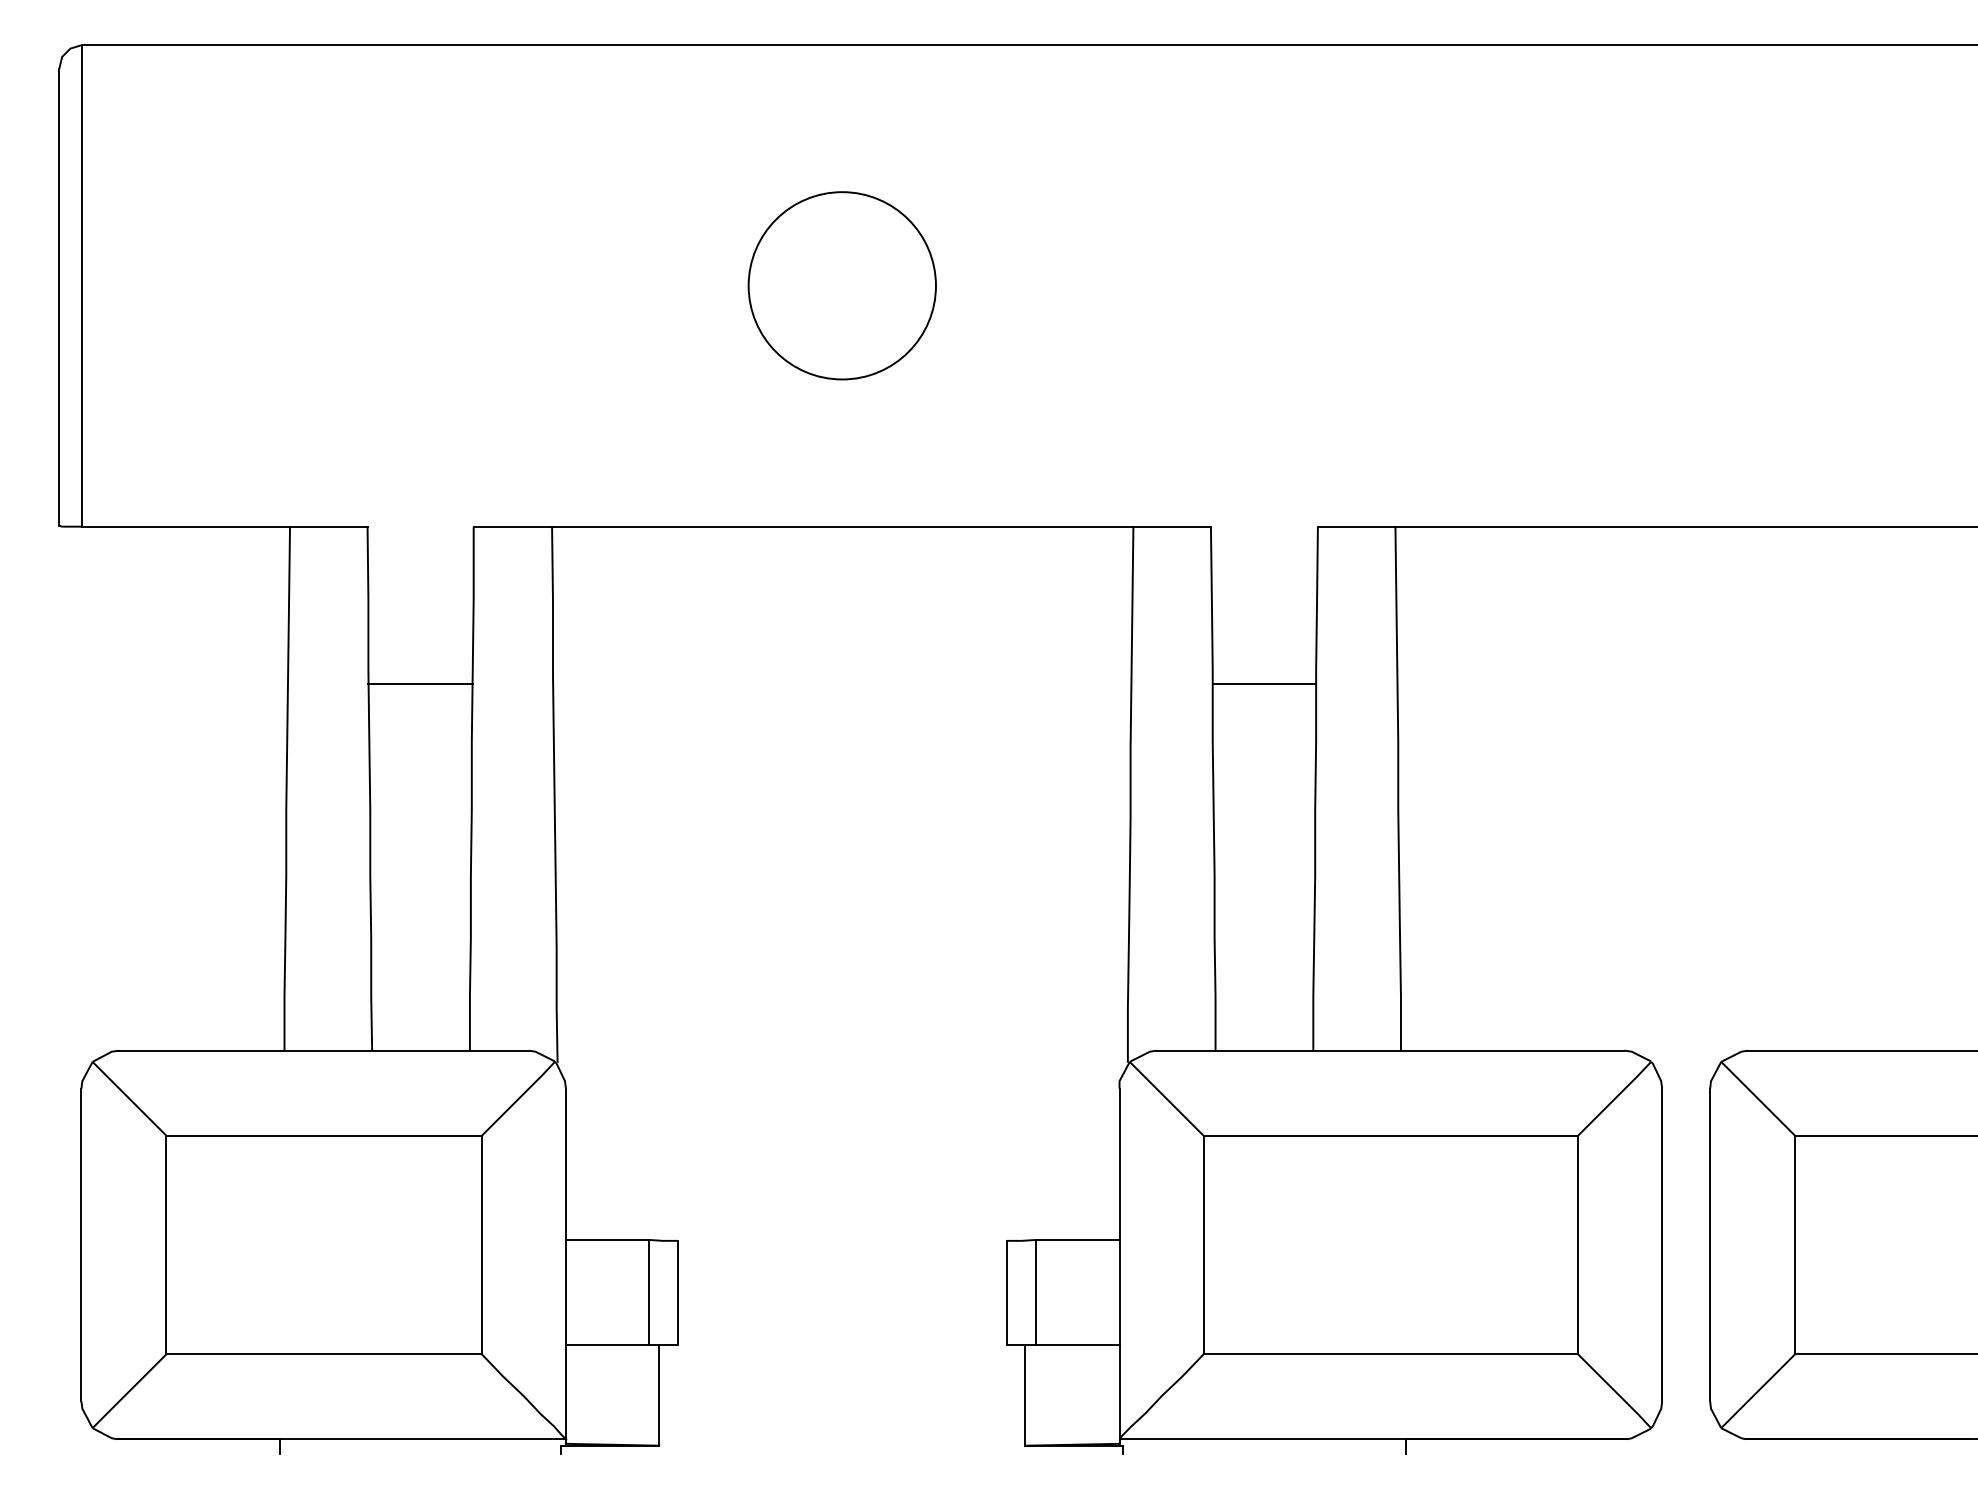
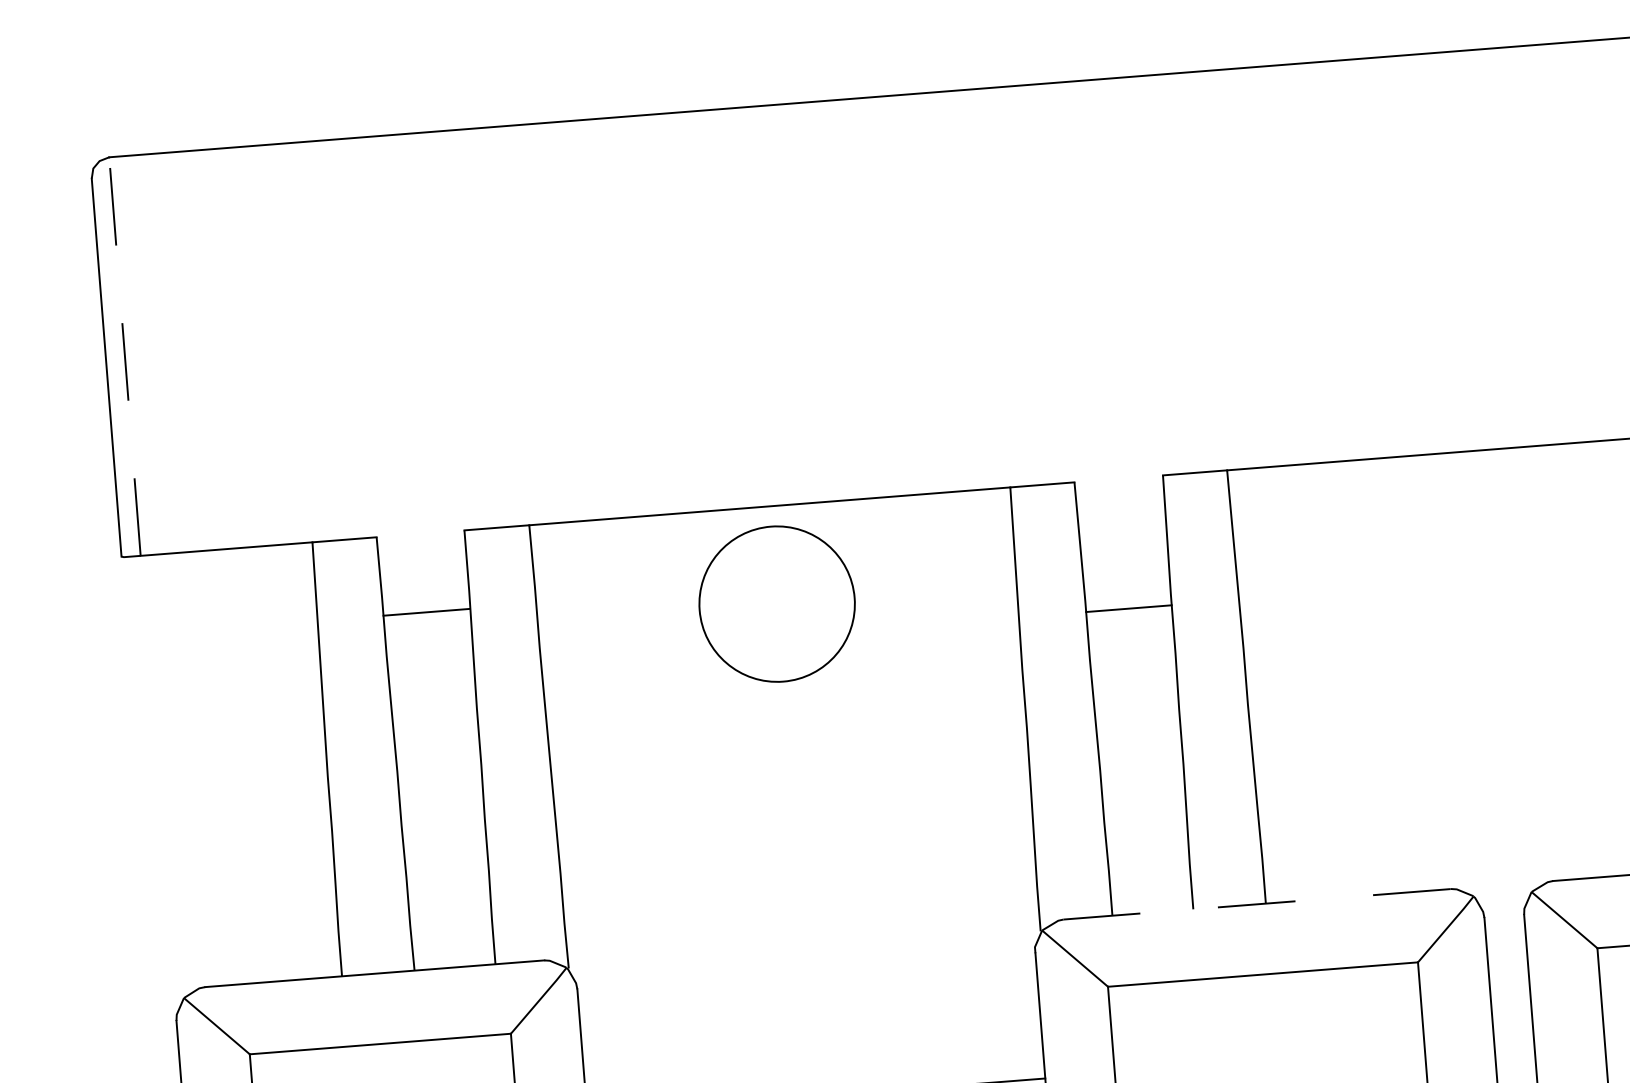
line: (82, 285) -> (125, 356), solid -> dashed
circle: (841, 285) -> (776, 603), moved
line: (420, 683) -> (426, 612), moved
line: (1390, 1050) -> (1257, 904), solid -> dashed

